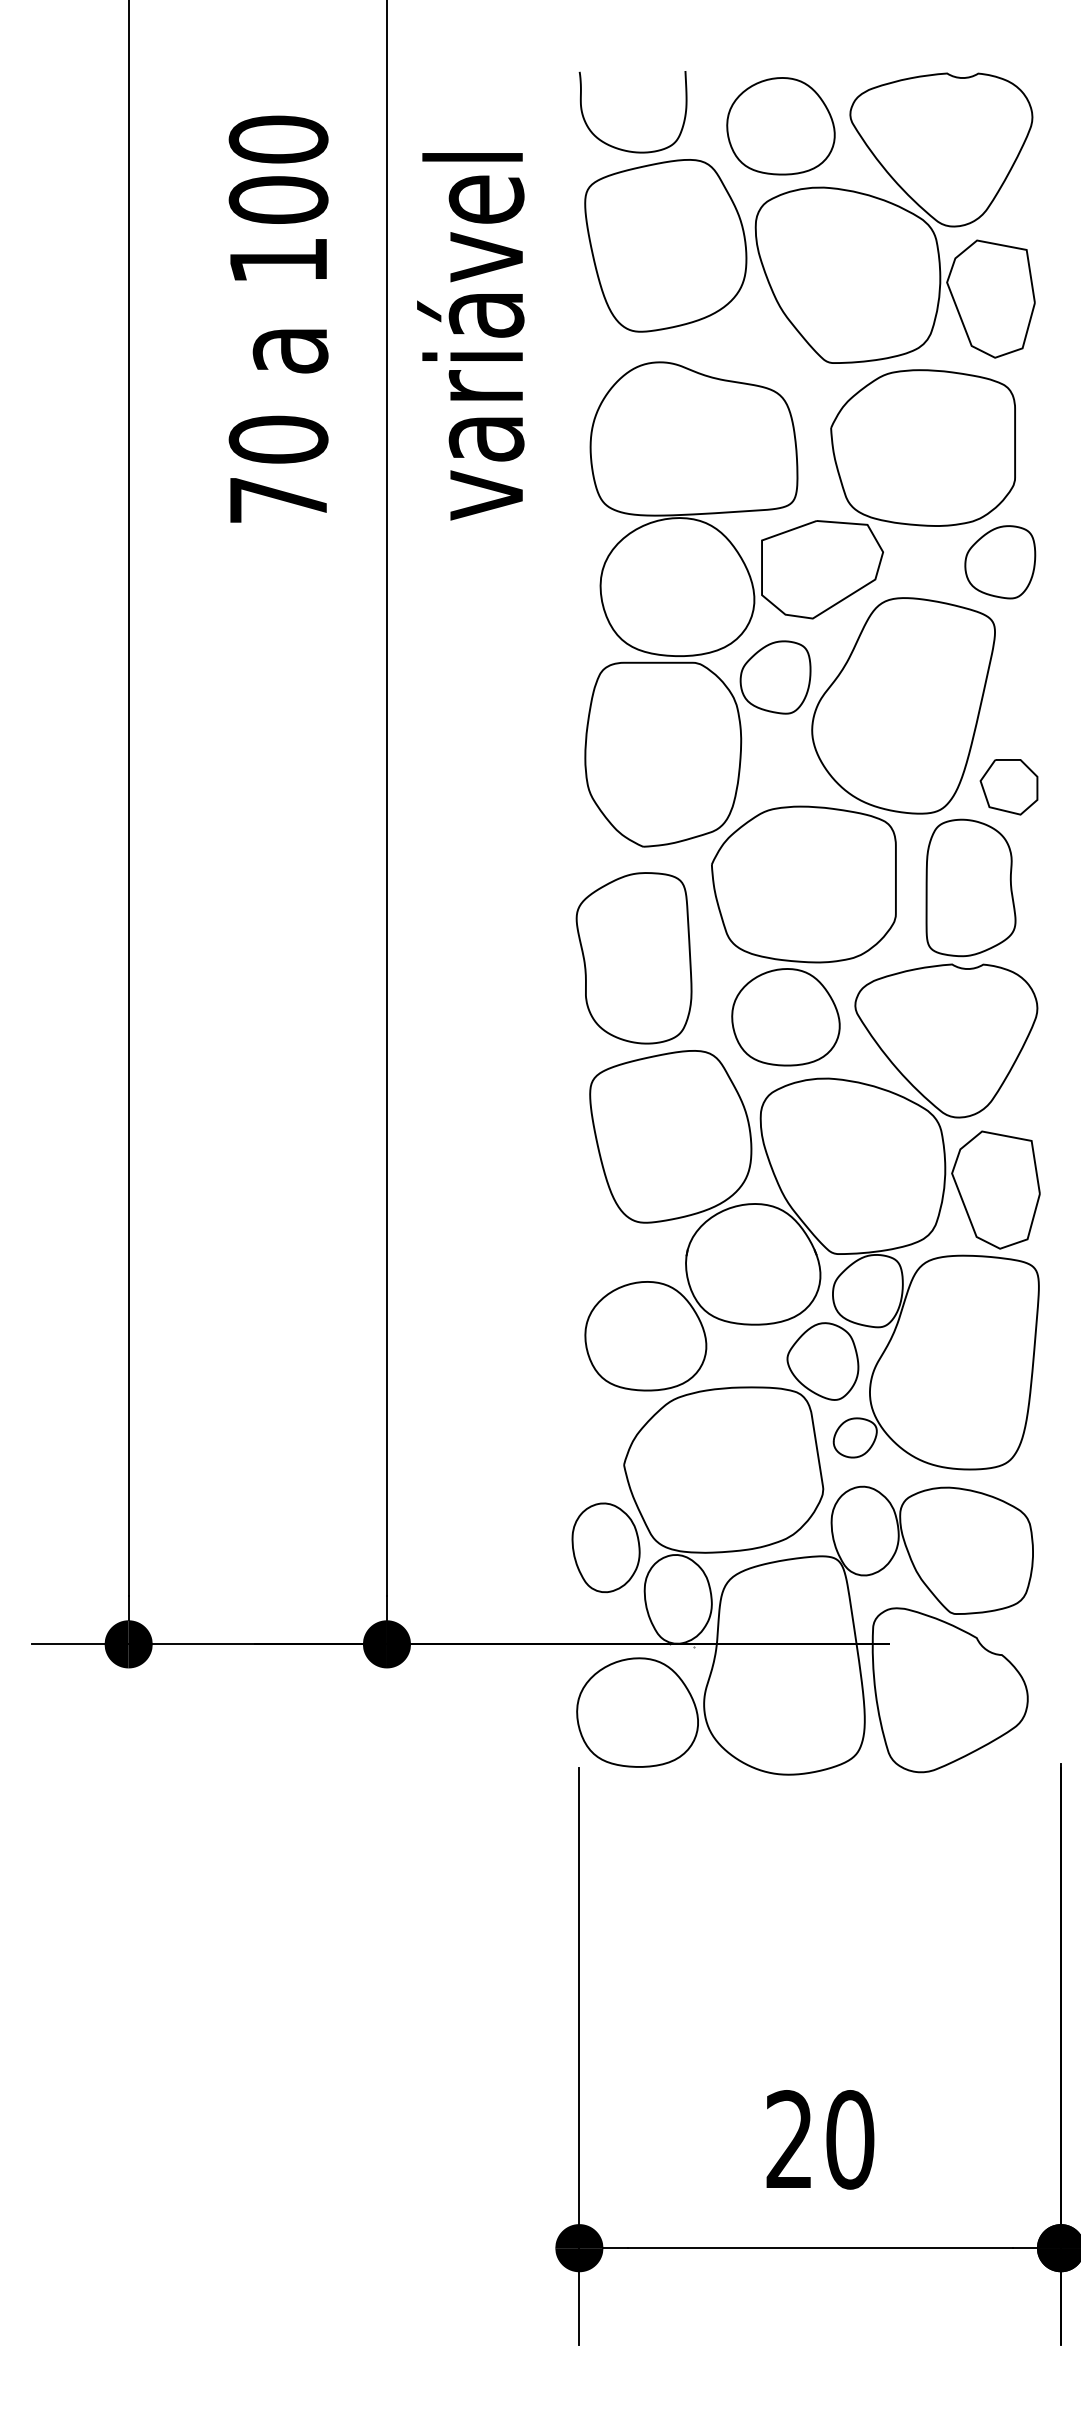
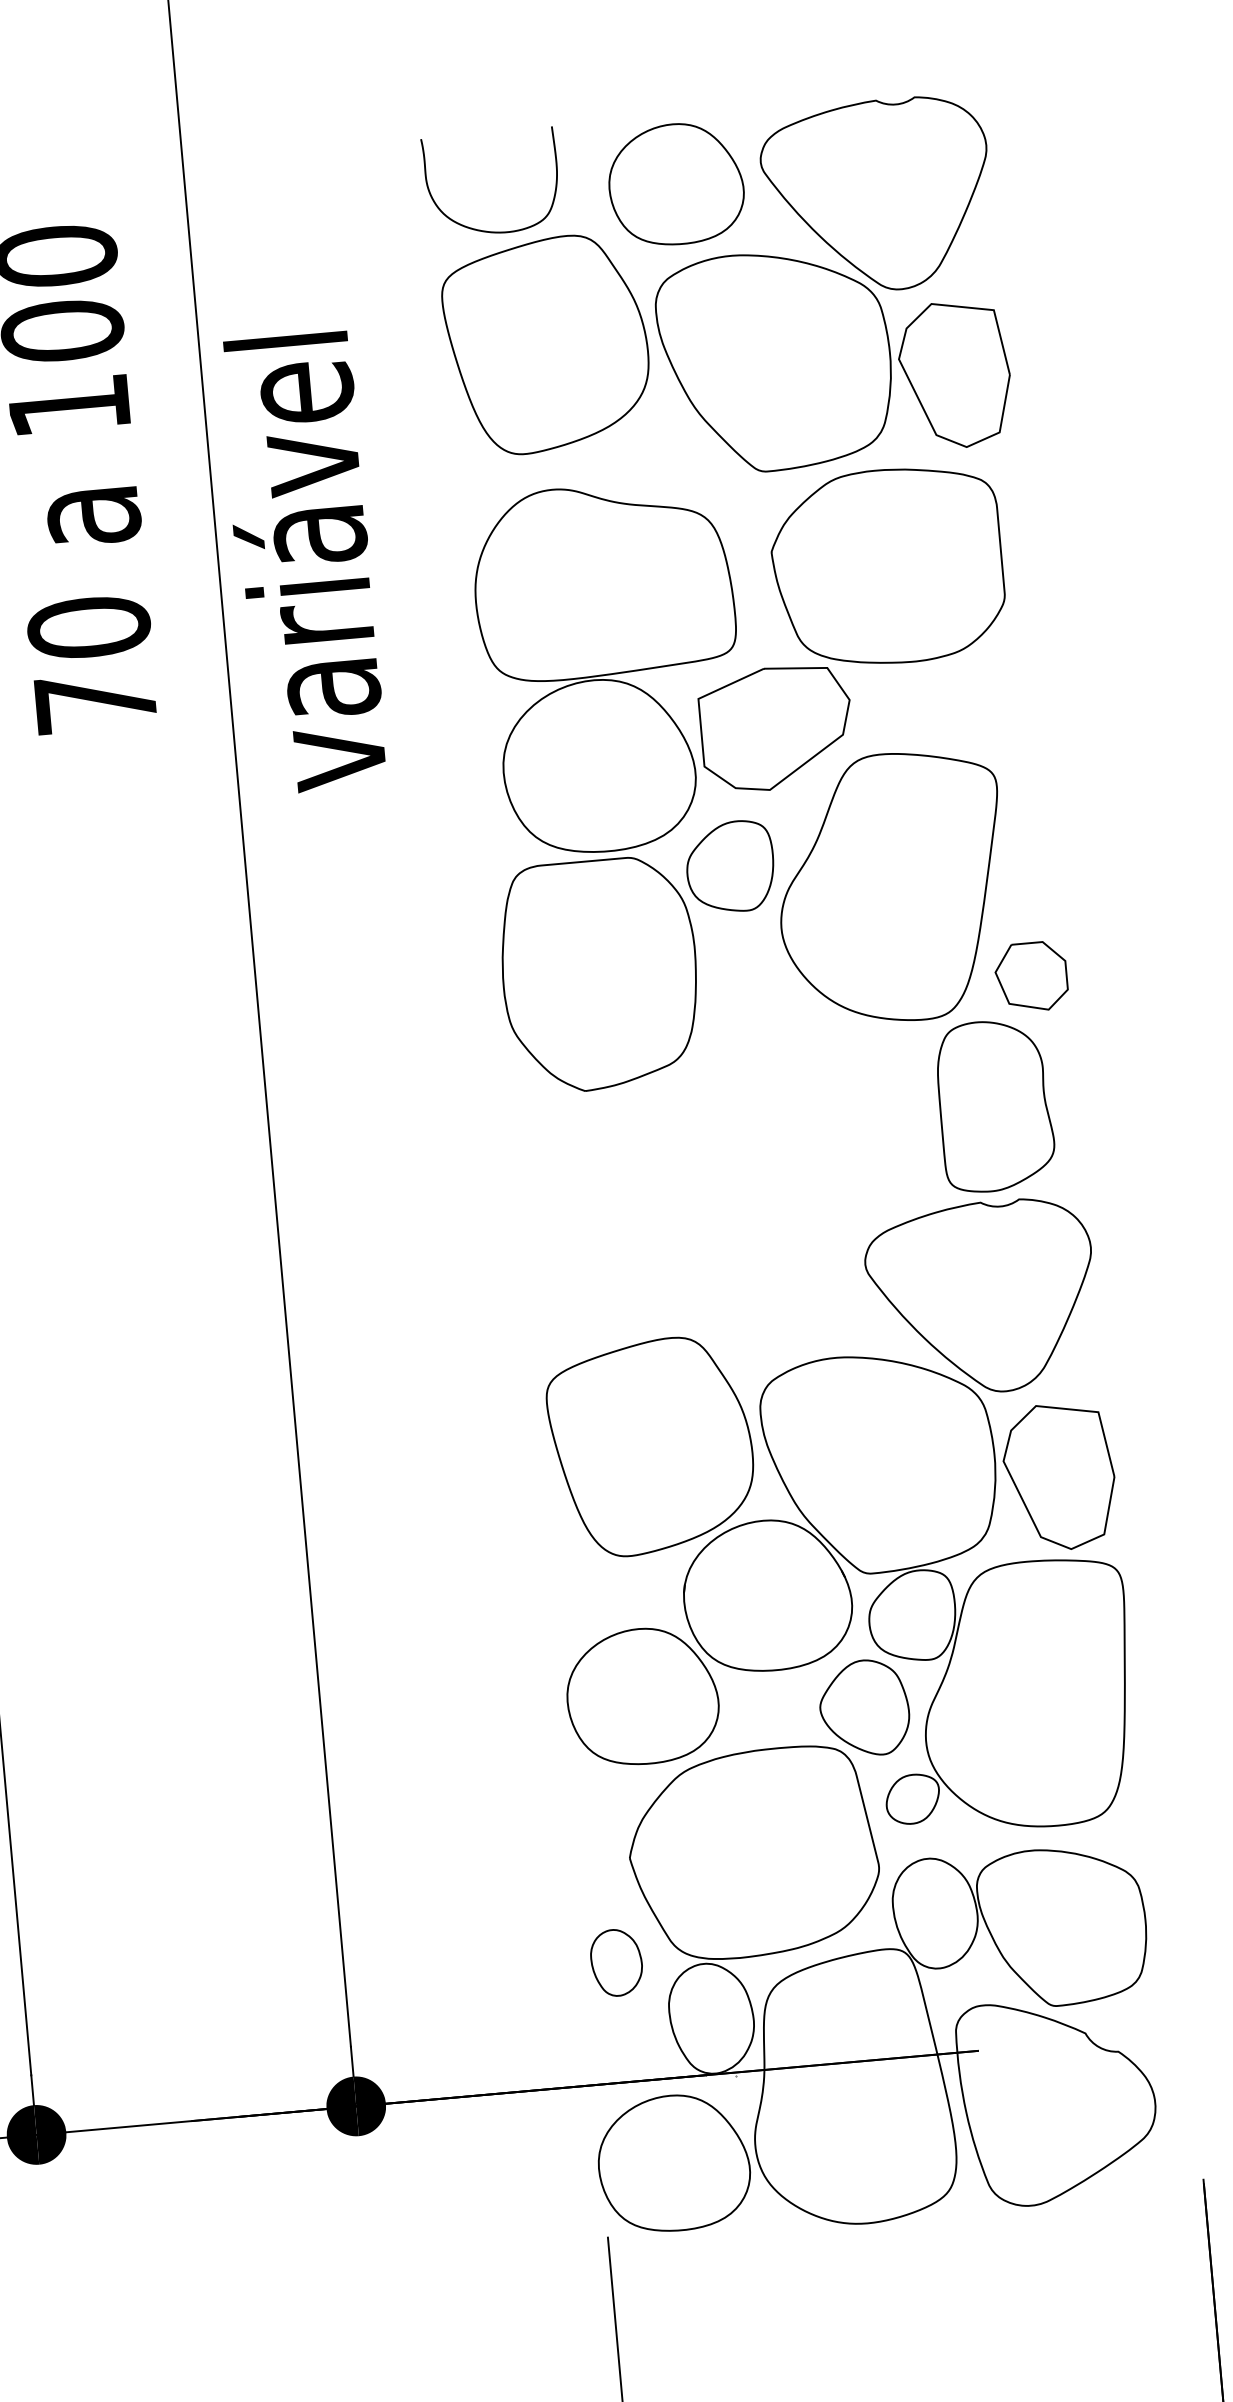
text: (470, 336) -> (302, 563), moved
part: (1000, 562) -> (995, 699), removed
part: (803, 935) -> (793, 1183), removed
part: (633, 958) -> (585, 1230), removed
part: (605, 1547) -> (615, 1962), size x0.6

